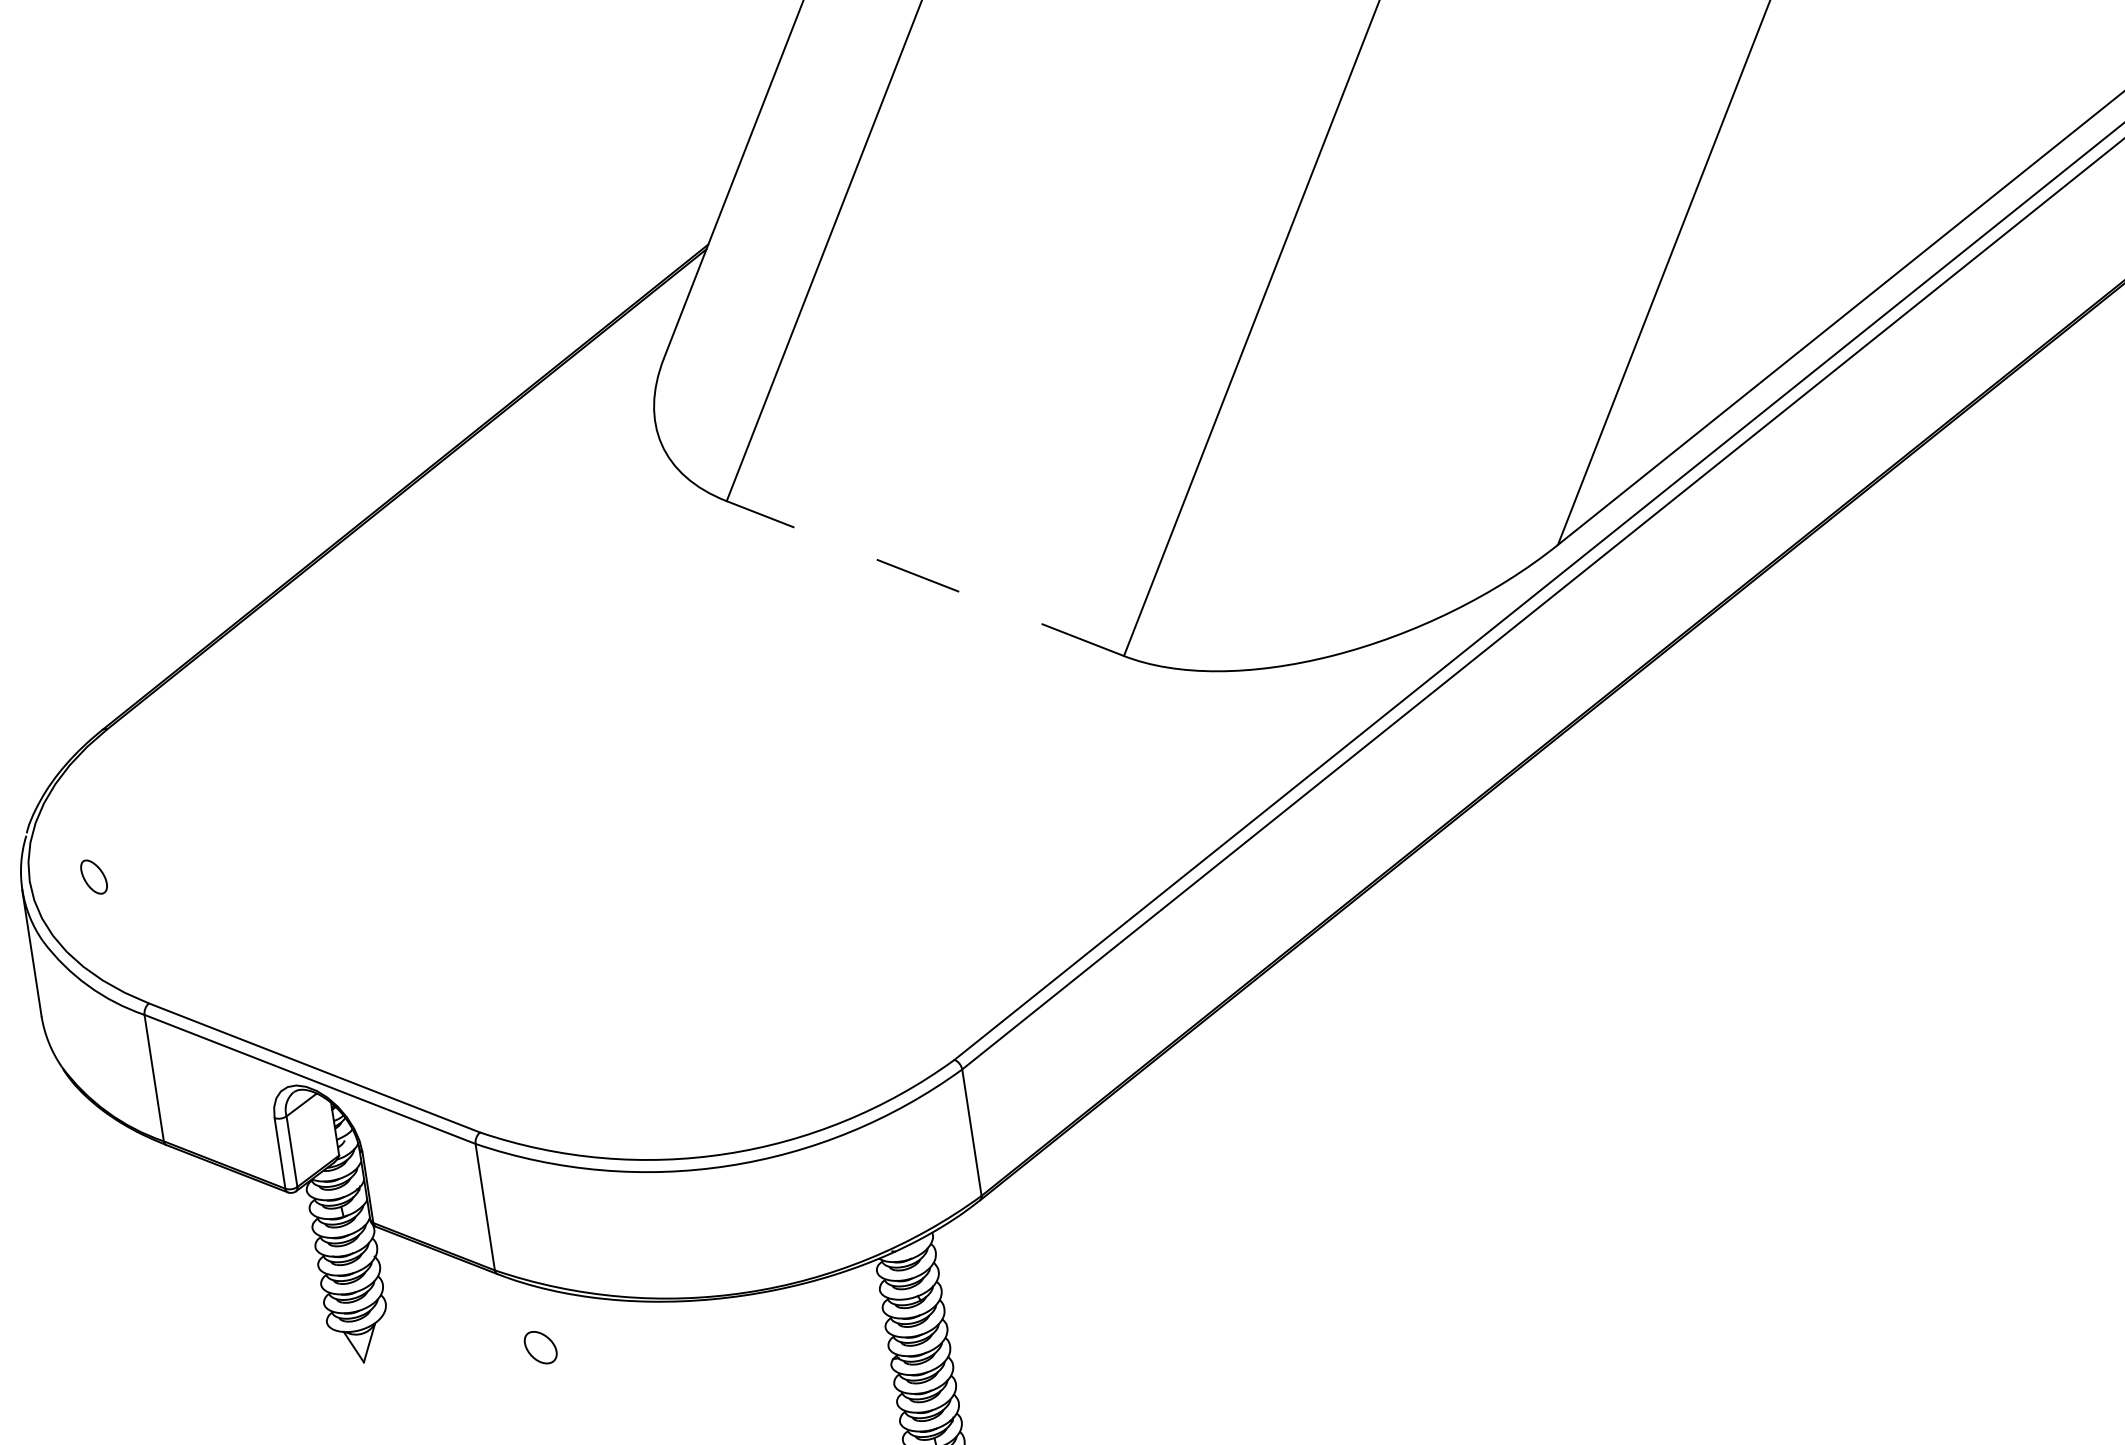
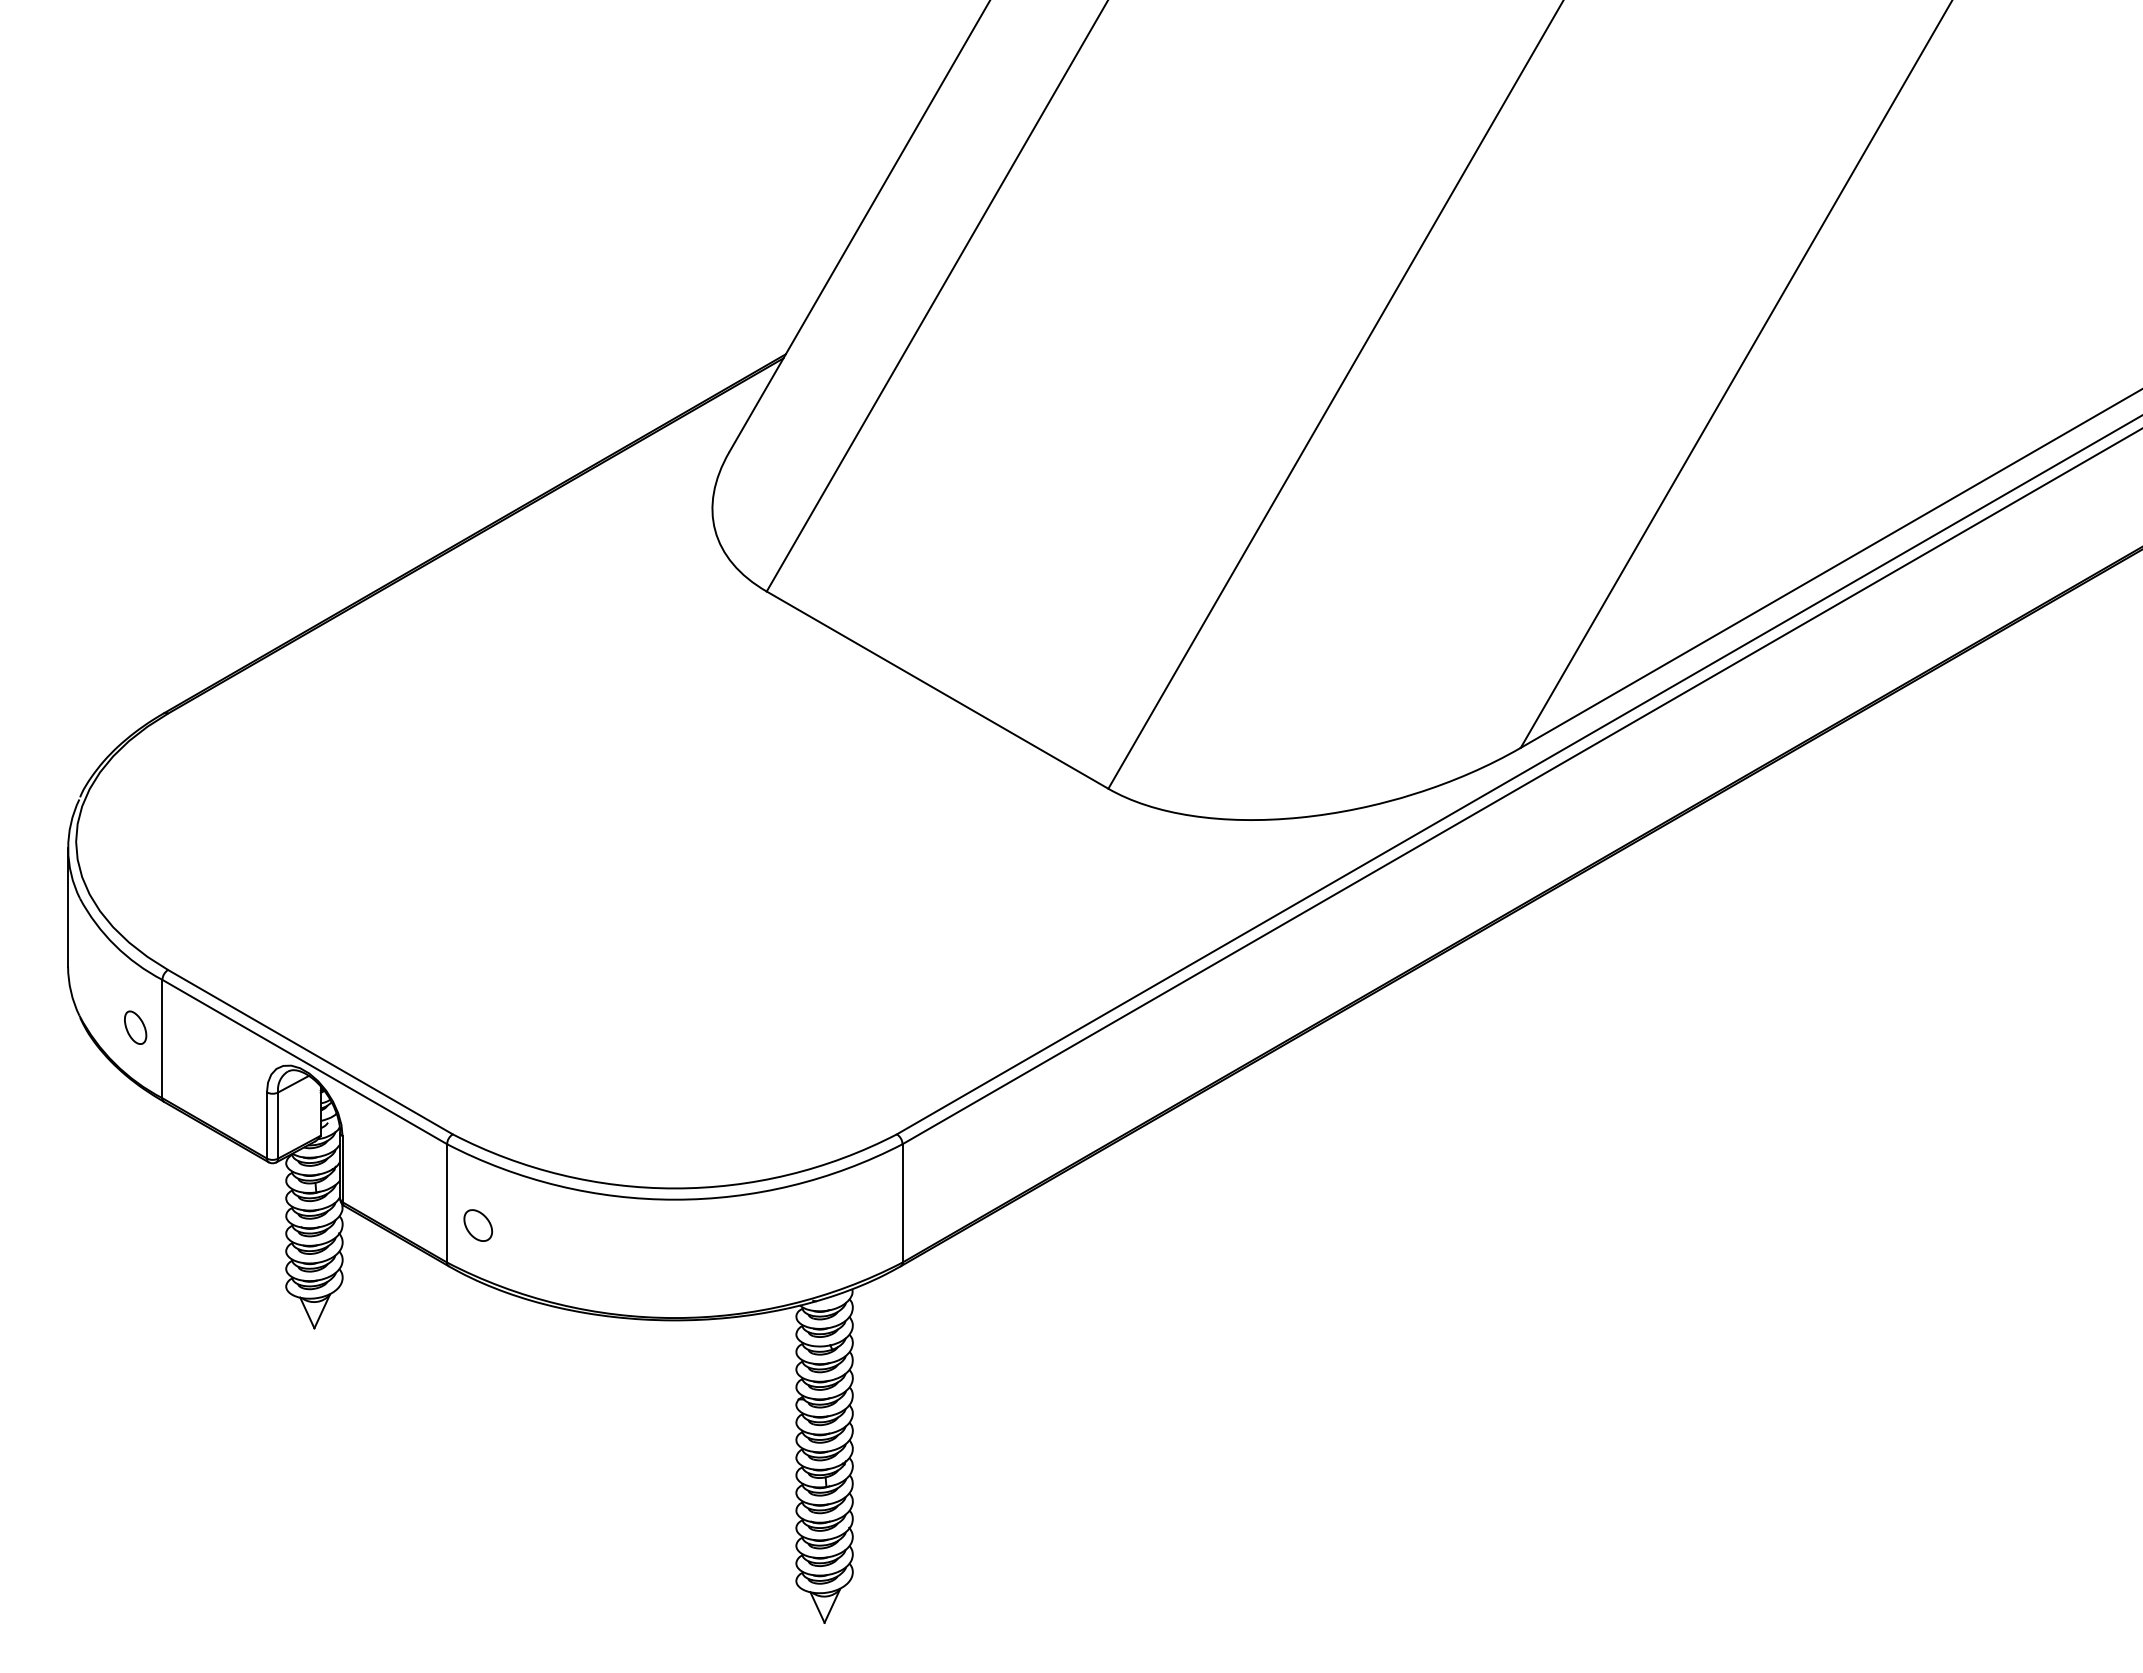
line: (925, 577) -> (937, 689), dashed -> solid
part: (93, 876) -> (135, 1027), moved
part: (541, 1347) -> (478, 1225), moved

